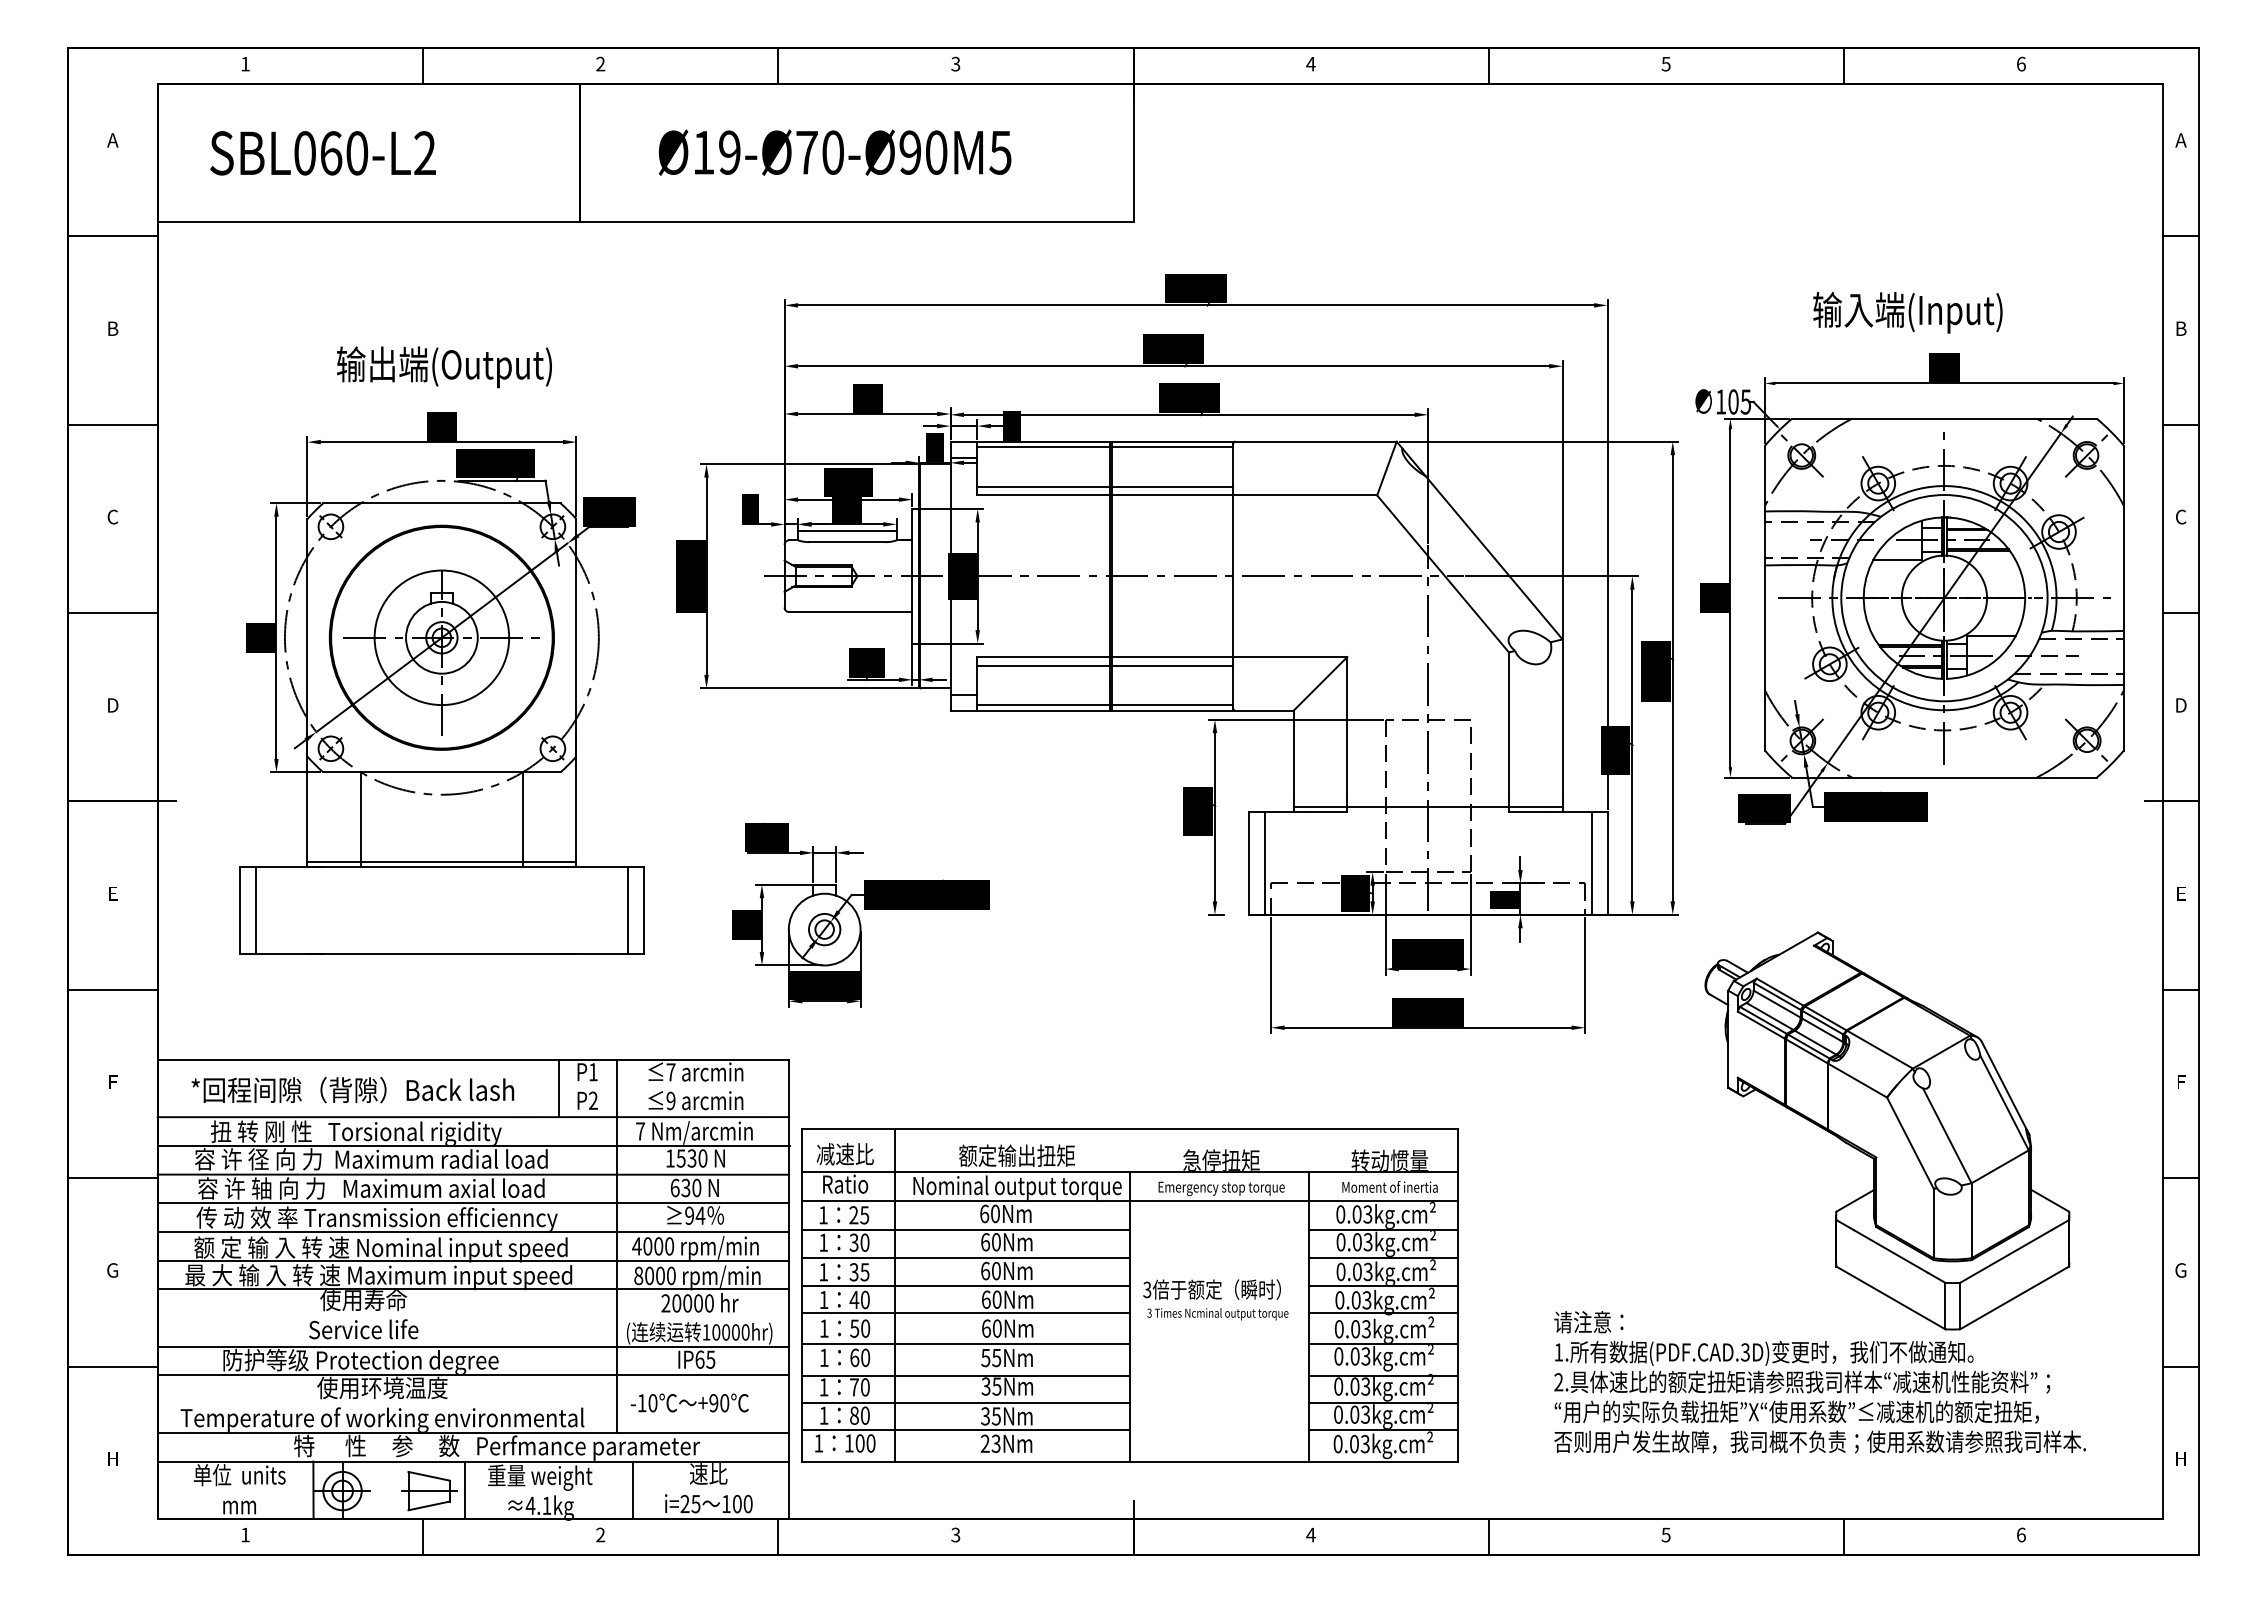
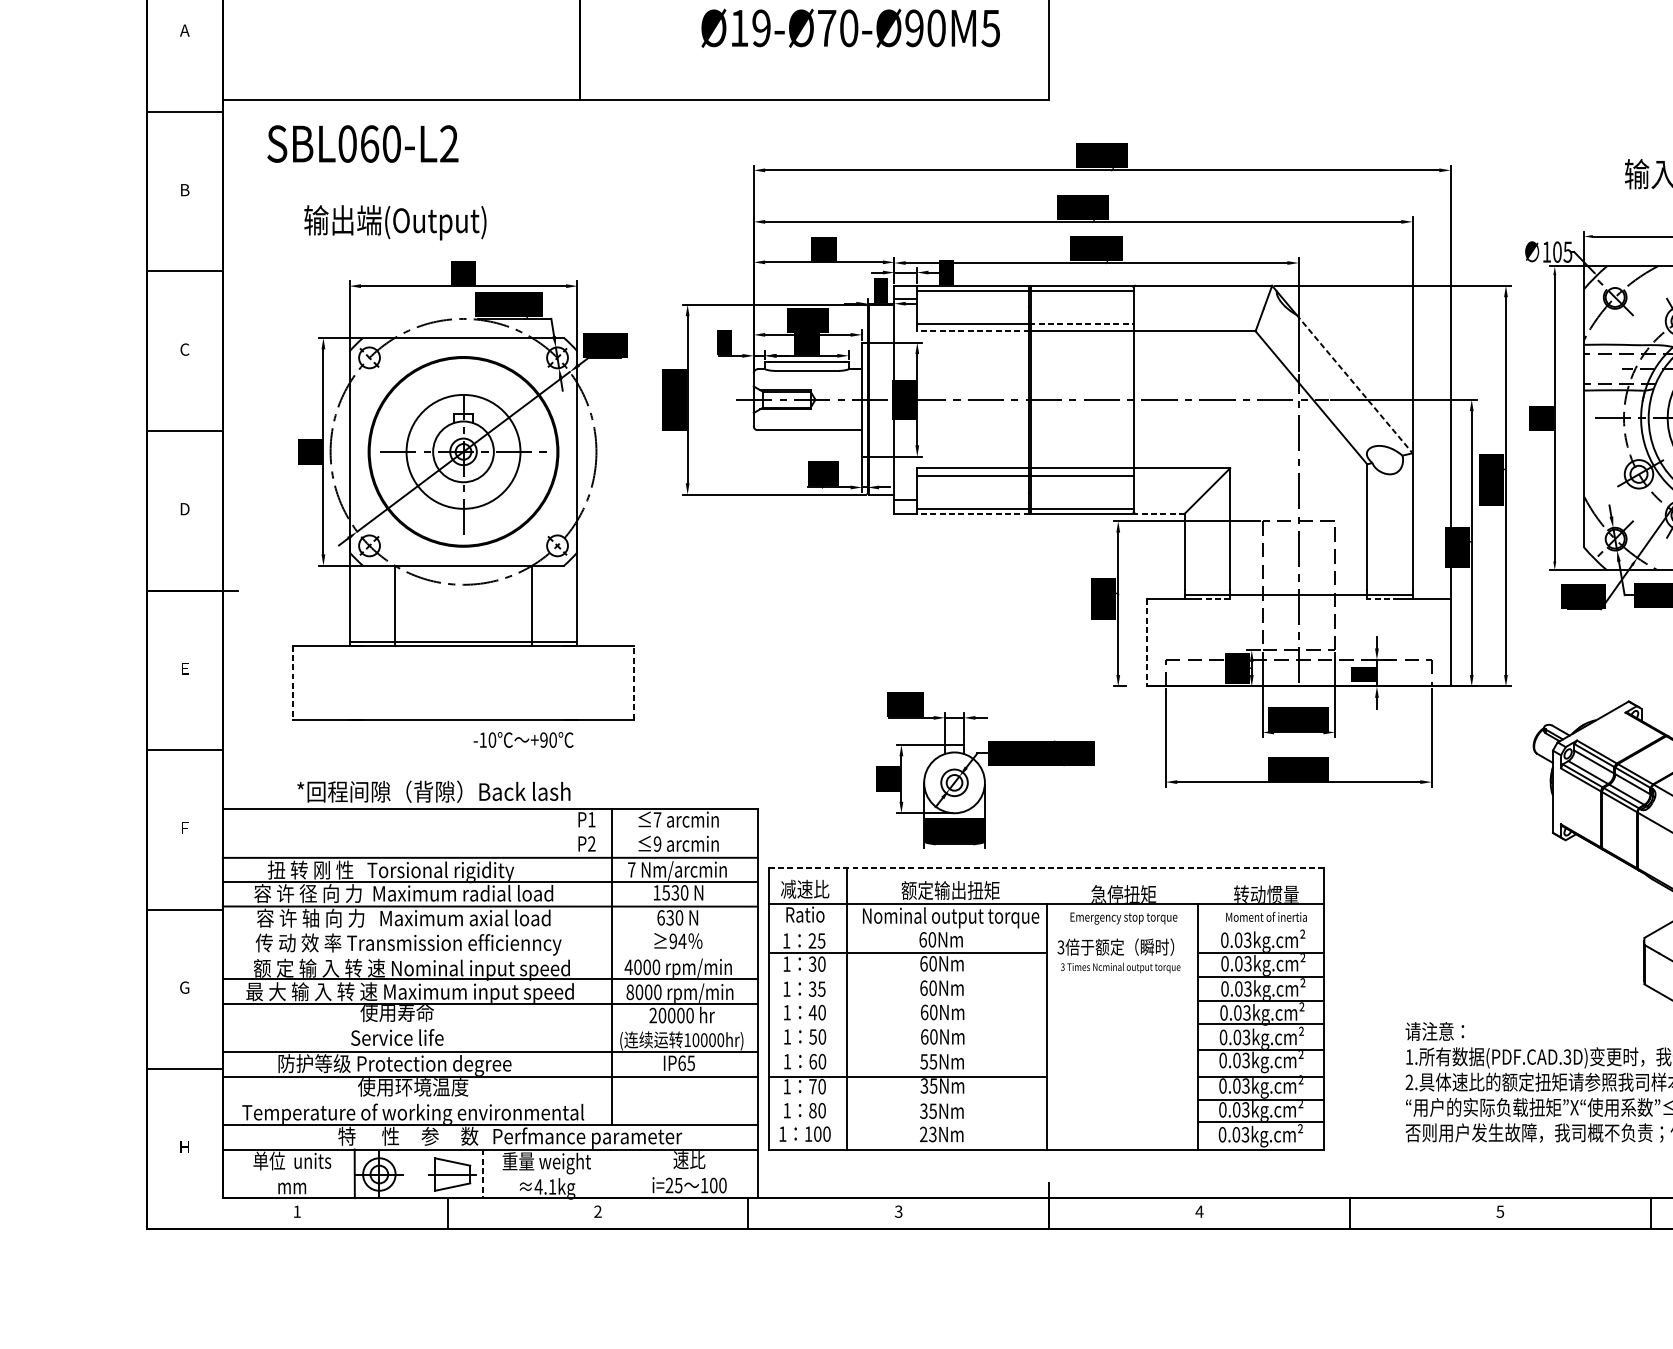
text: (834, 152) -> (850, 28), moved
text: (322, 153) -> (362, 144), moved
text: (444, 367) -> (395, 222), moved
line: (1172, 486) -> (1082, 323), solid -> dashed
line: (1043, 495) -> (973, 331), solid -> dashed
line: (1494, 557) -> (1354, 383), solid -> dashed
line: (1043, 710) -> (973, 513), solid -> dashed
line: (1263, 710) -> (1159, 513), solid -> dashed
line: (1328, 811) -> (1214, 598), solid -> dashed
line: (1527, 811) -> (1382, 598), solid -> dashed
line: (1264, 862) -> (1160, 642), removed
line: (1591, 862) -> (1437, 642), removed
line: (1248, 863) -> (1146, 643), solid -> dashed
line: (255, 909) -> (305, 681), removed
line: (627, 909) -> (620, 681), removed
line: (240, 910) -> (292, 682), solid -> dashed
line: (643, 910) -> (634, 682), solid -> dashed
part: (860, 914) -> (984, 770), moved
line: (558, 1088) -> (562, 833), removed
text: (352, 1090) -> (433, 792), moved
line: (1130, 1129) -> (1046, 868), solid -> dashed
line: (1130, 1200) -> (1046, 928), removed
line: (473, 1203) -> (490, 930), removed
line: (473, 1231) -> (490, 954), removed
line: (966, 1258) -> (907, 977), removed
line: (966, 1286) -> (907, 1001), removed
text: (1215, 1299) -> (1118, 955), moved
line: (966, 1312) -> (907, 1023), removed
line: (966, 1344) -> (907, 1050), removed
text: (689, 1402) -> (523, 739), moved
line: (966, 1402) -> (907, 1099), removed
line: (966, 1429) -> (907, 1122), removed
line: (633, 1489) -> (625, 1173), removed
line: (465, 1490) -> (483, 1174), solid -> dashed

